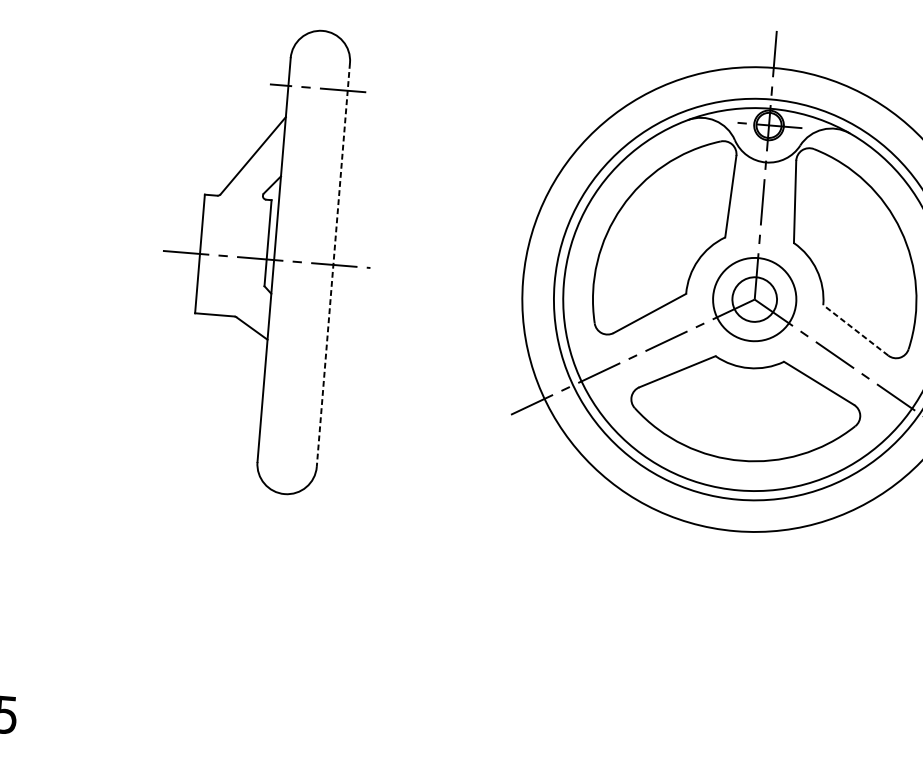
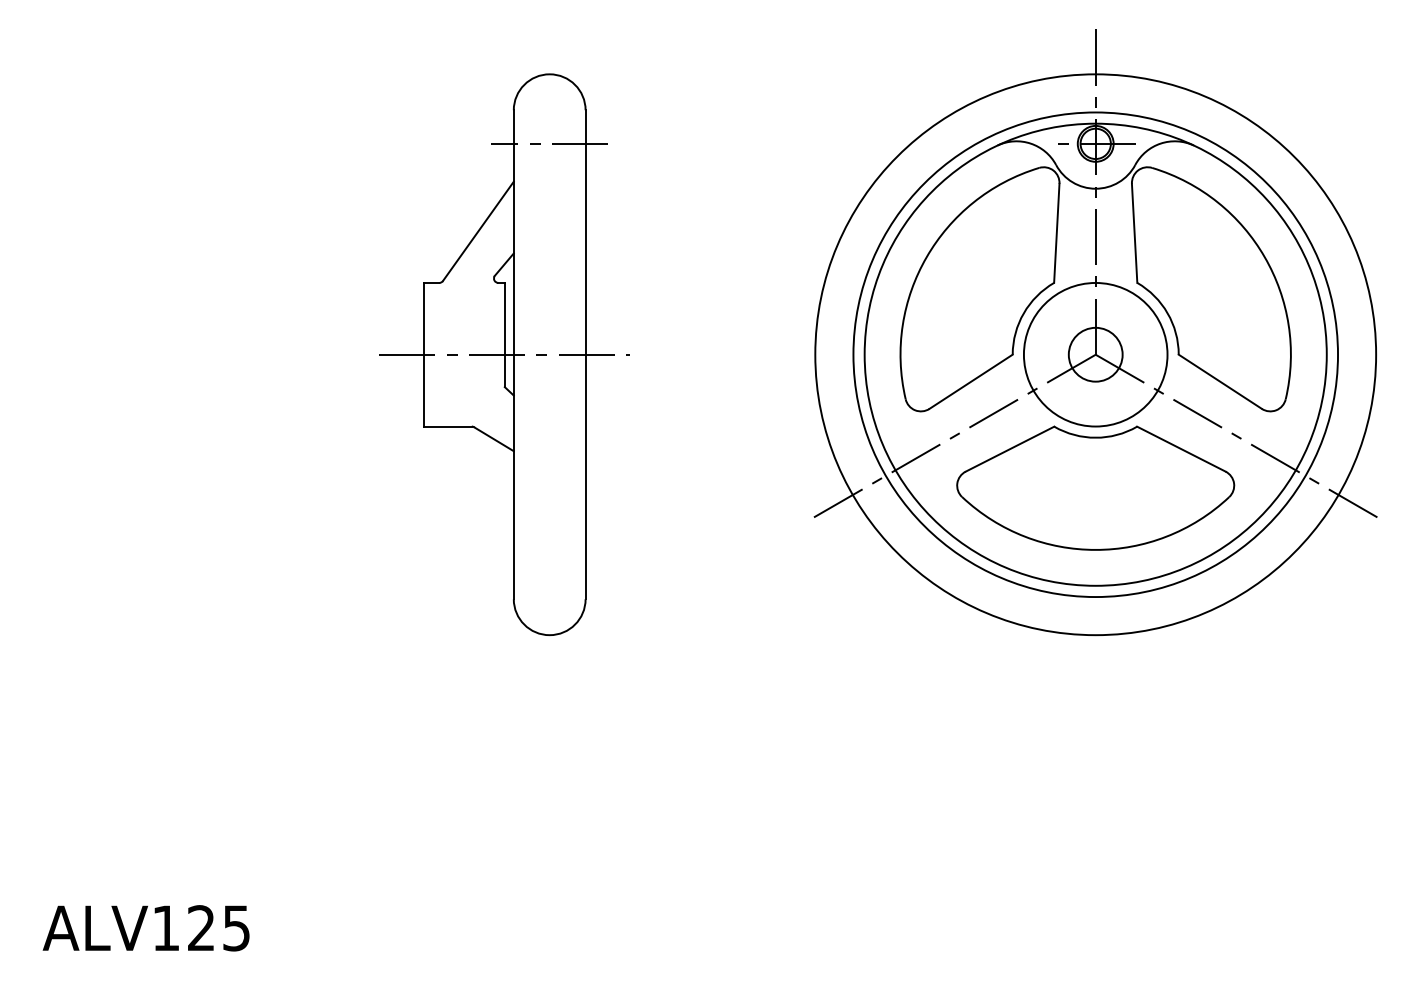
line: (333, 264) -> (585, 354), dashed -> solid
circle: (754, 299) -> (1095, 354), size x1.43
line: (855, 330) -> (1220, 381), dashed -> solid

